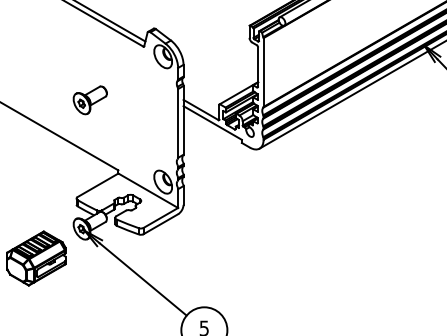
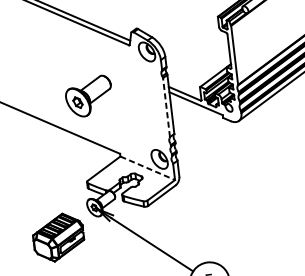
part: (89, 100) -> (88, 96), size x1.6
line: (178, 122) -> (166, 106), solid -> dashed
line: (148, 191) -> (148, 168), solid -> dashed

